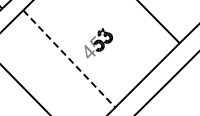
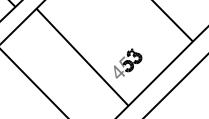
part: (99, 43) -> (128, 63), moved
line: (70, 59) -> (83, 57), dashed -> solid

